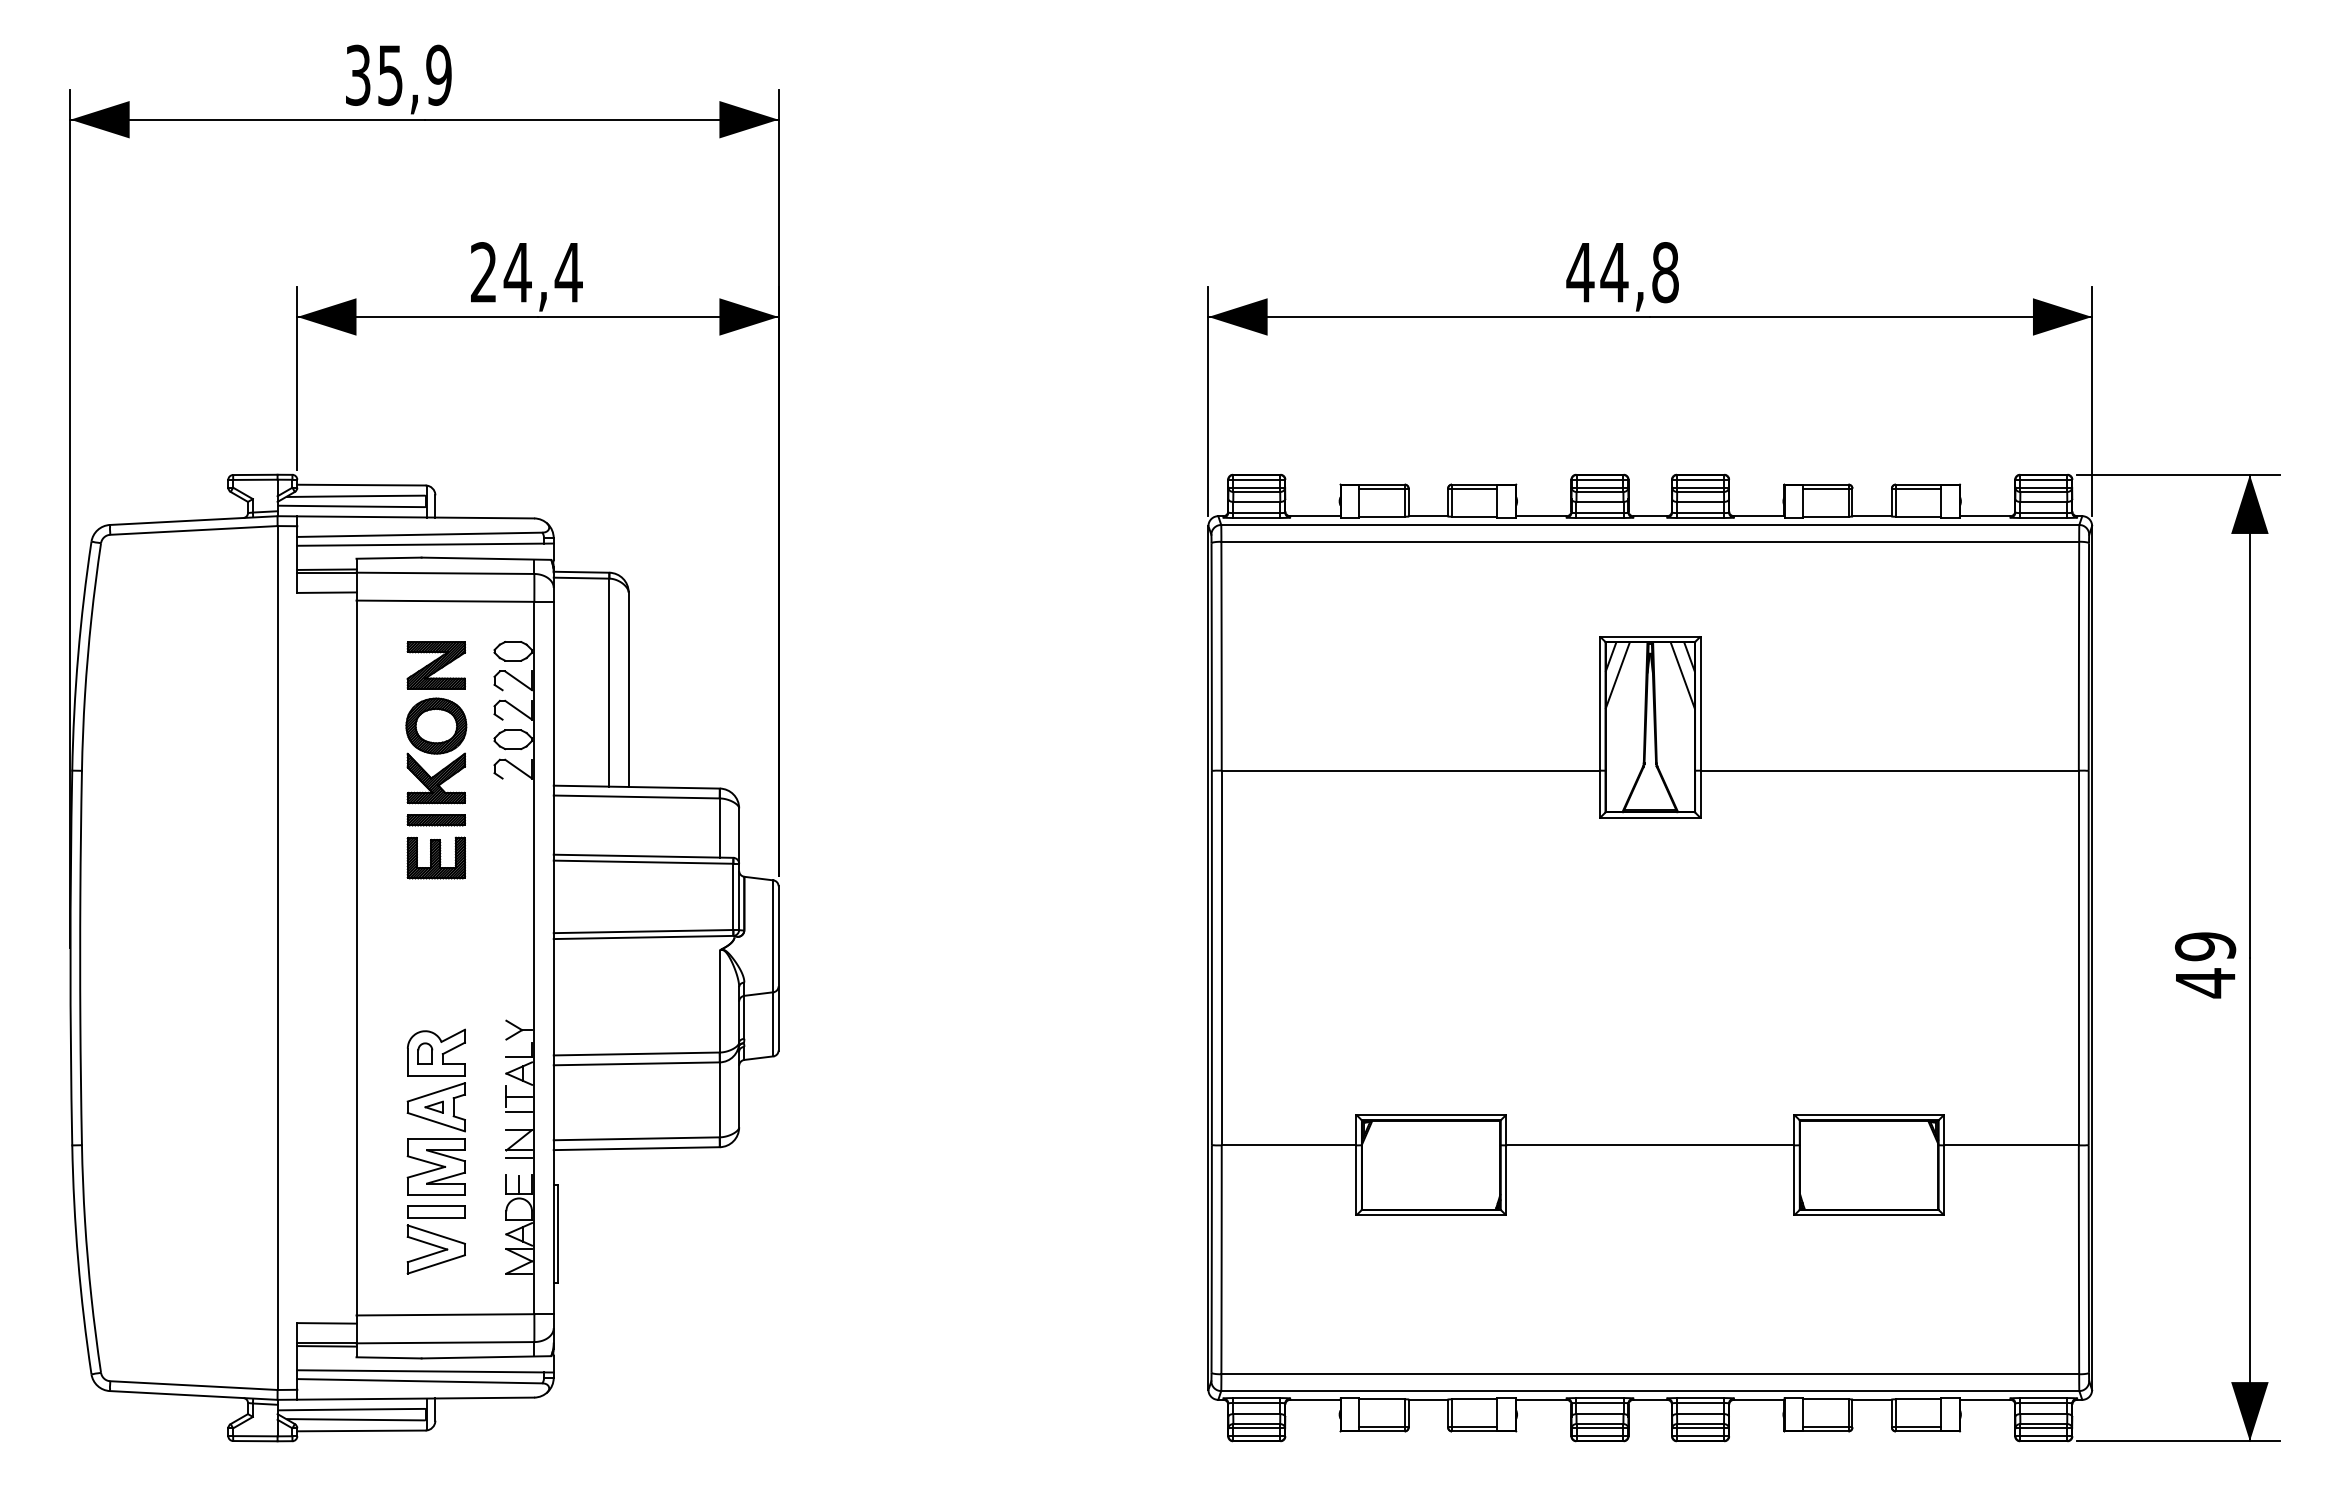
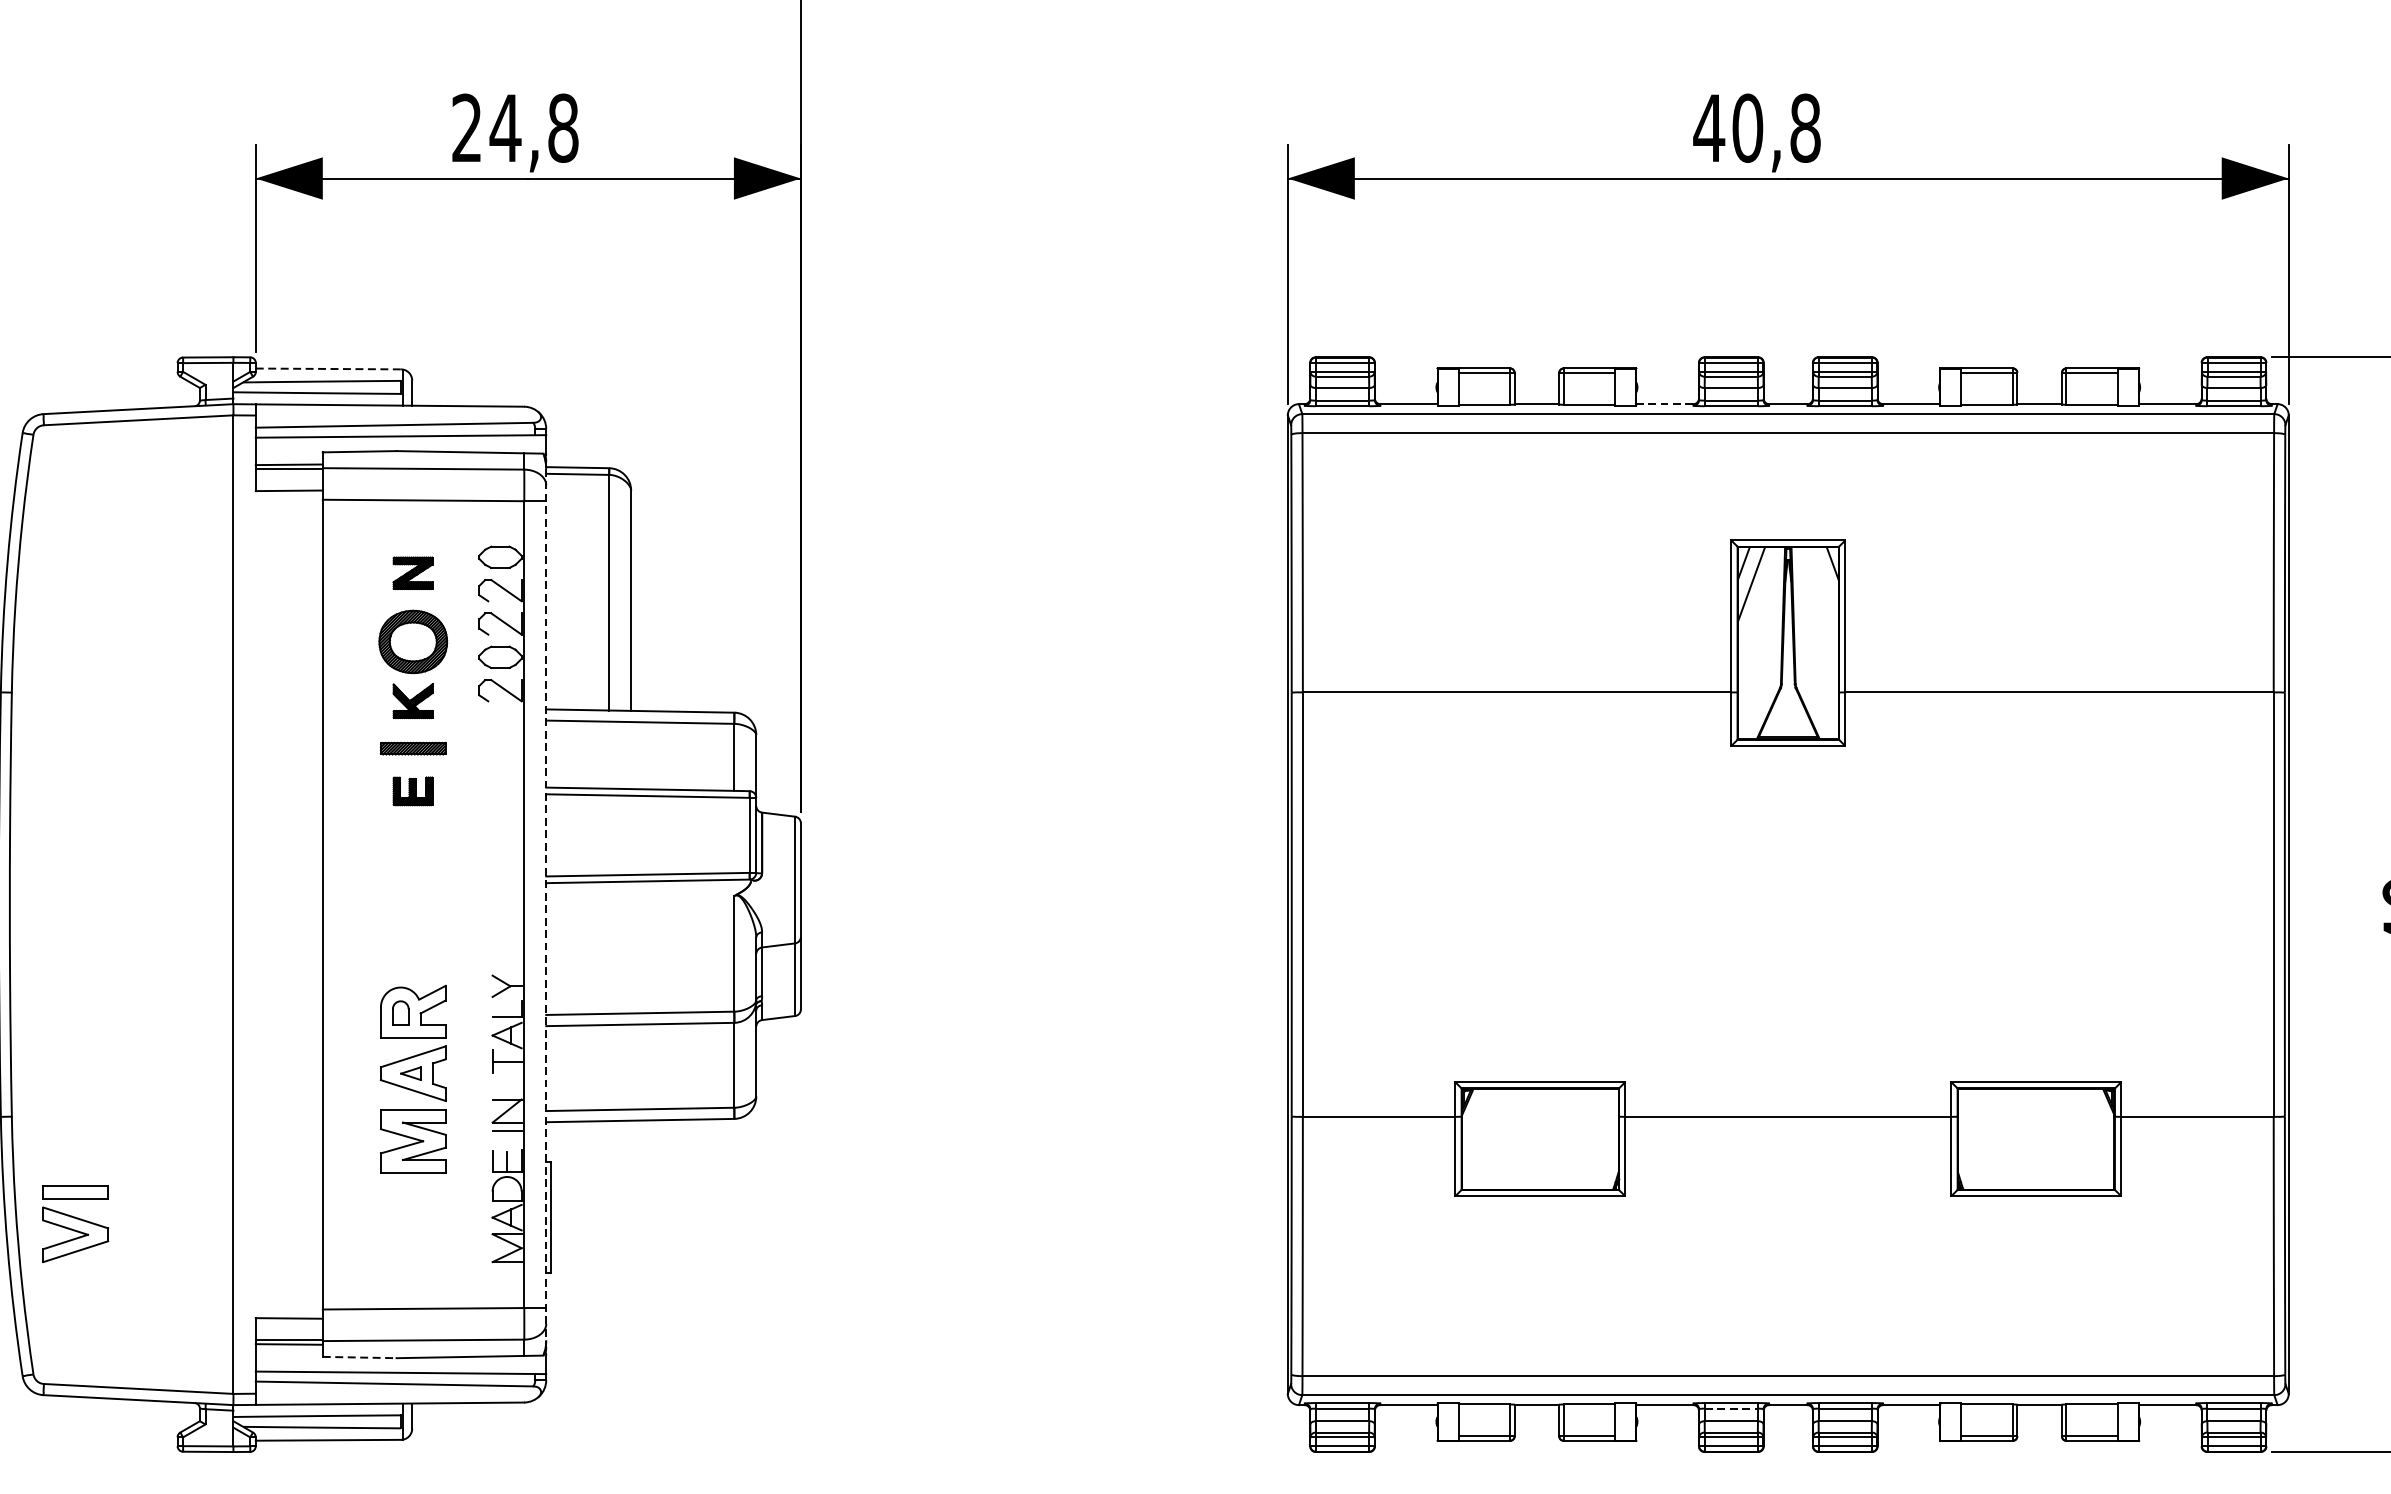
text: (568, 272) -> (562, 128), 24,4 -> 24,8
text: (1614, 272) -> (1747, 128), 44,8 -> 40,8
line: (361, 485) -> (328, 369), solid -> dashed
line: (1540, 516) -> (1663, 404), solid -> dashed
part: (435, 665) -> (412, 573), size x0.6
line: (1682, 675) -> (1824, 584), removed
part: (435, 778) -> (412, 701), size x0.6
part: (435, 857) -> (412, 790), size x0.6
line: (553, 961) -> (545, 908), solid -> dashed
line: (519, 1112) -> (507, 1079), removed
part: (435, 1239) -> (74, 1223), moved
line: (389, 1357) -> (360, 1357), solid -> dashed
line: (1599, 1402) -> (1730, 1408), solid -> dashed

